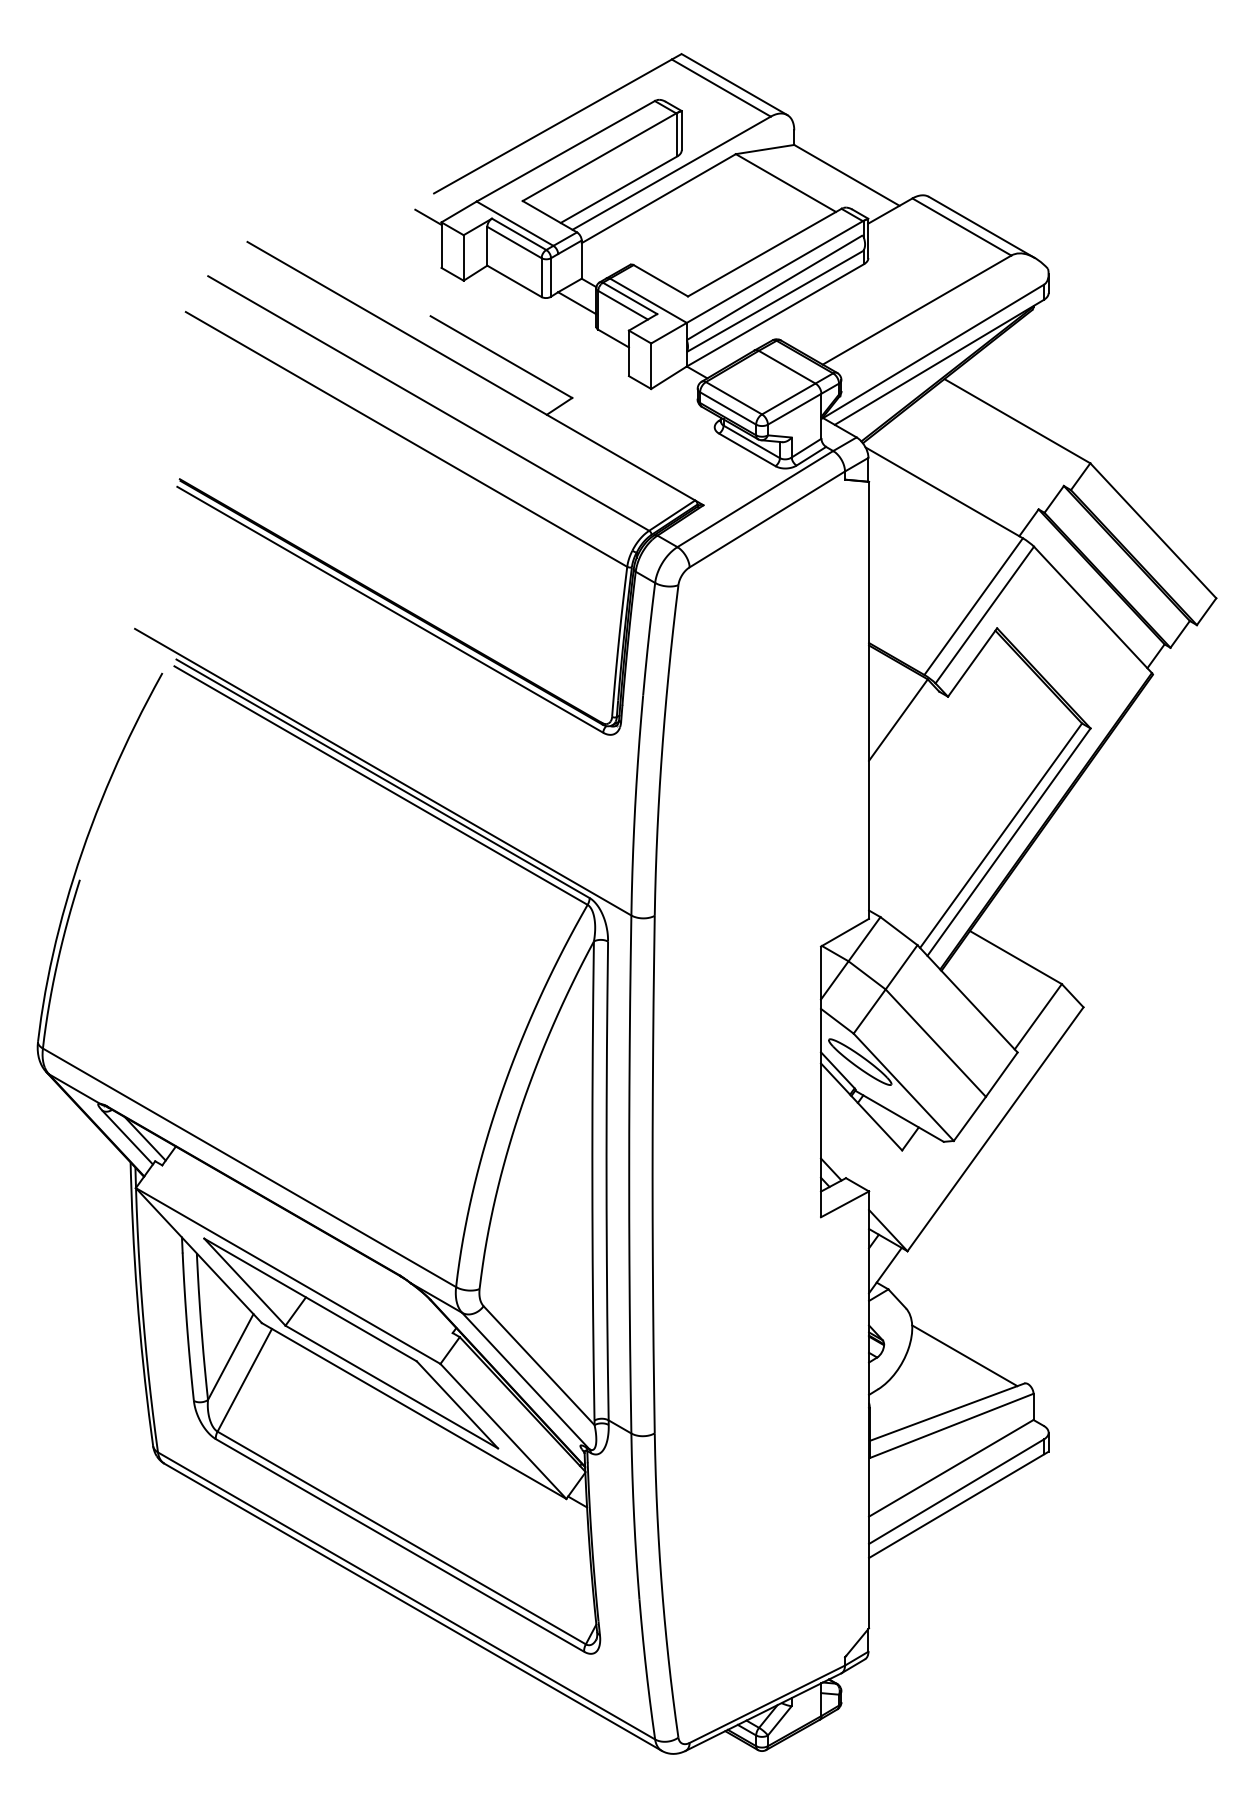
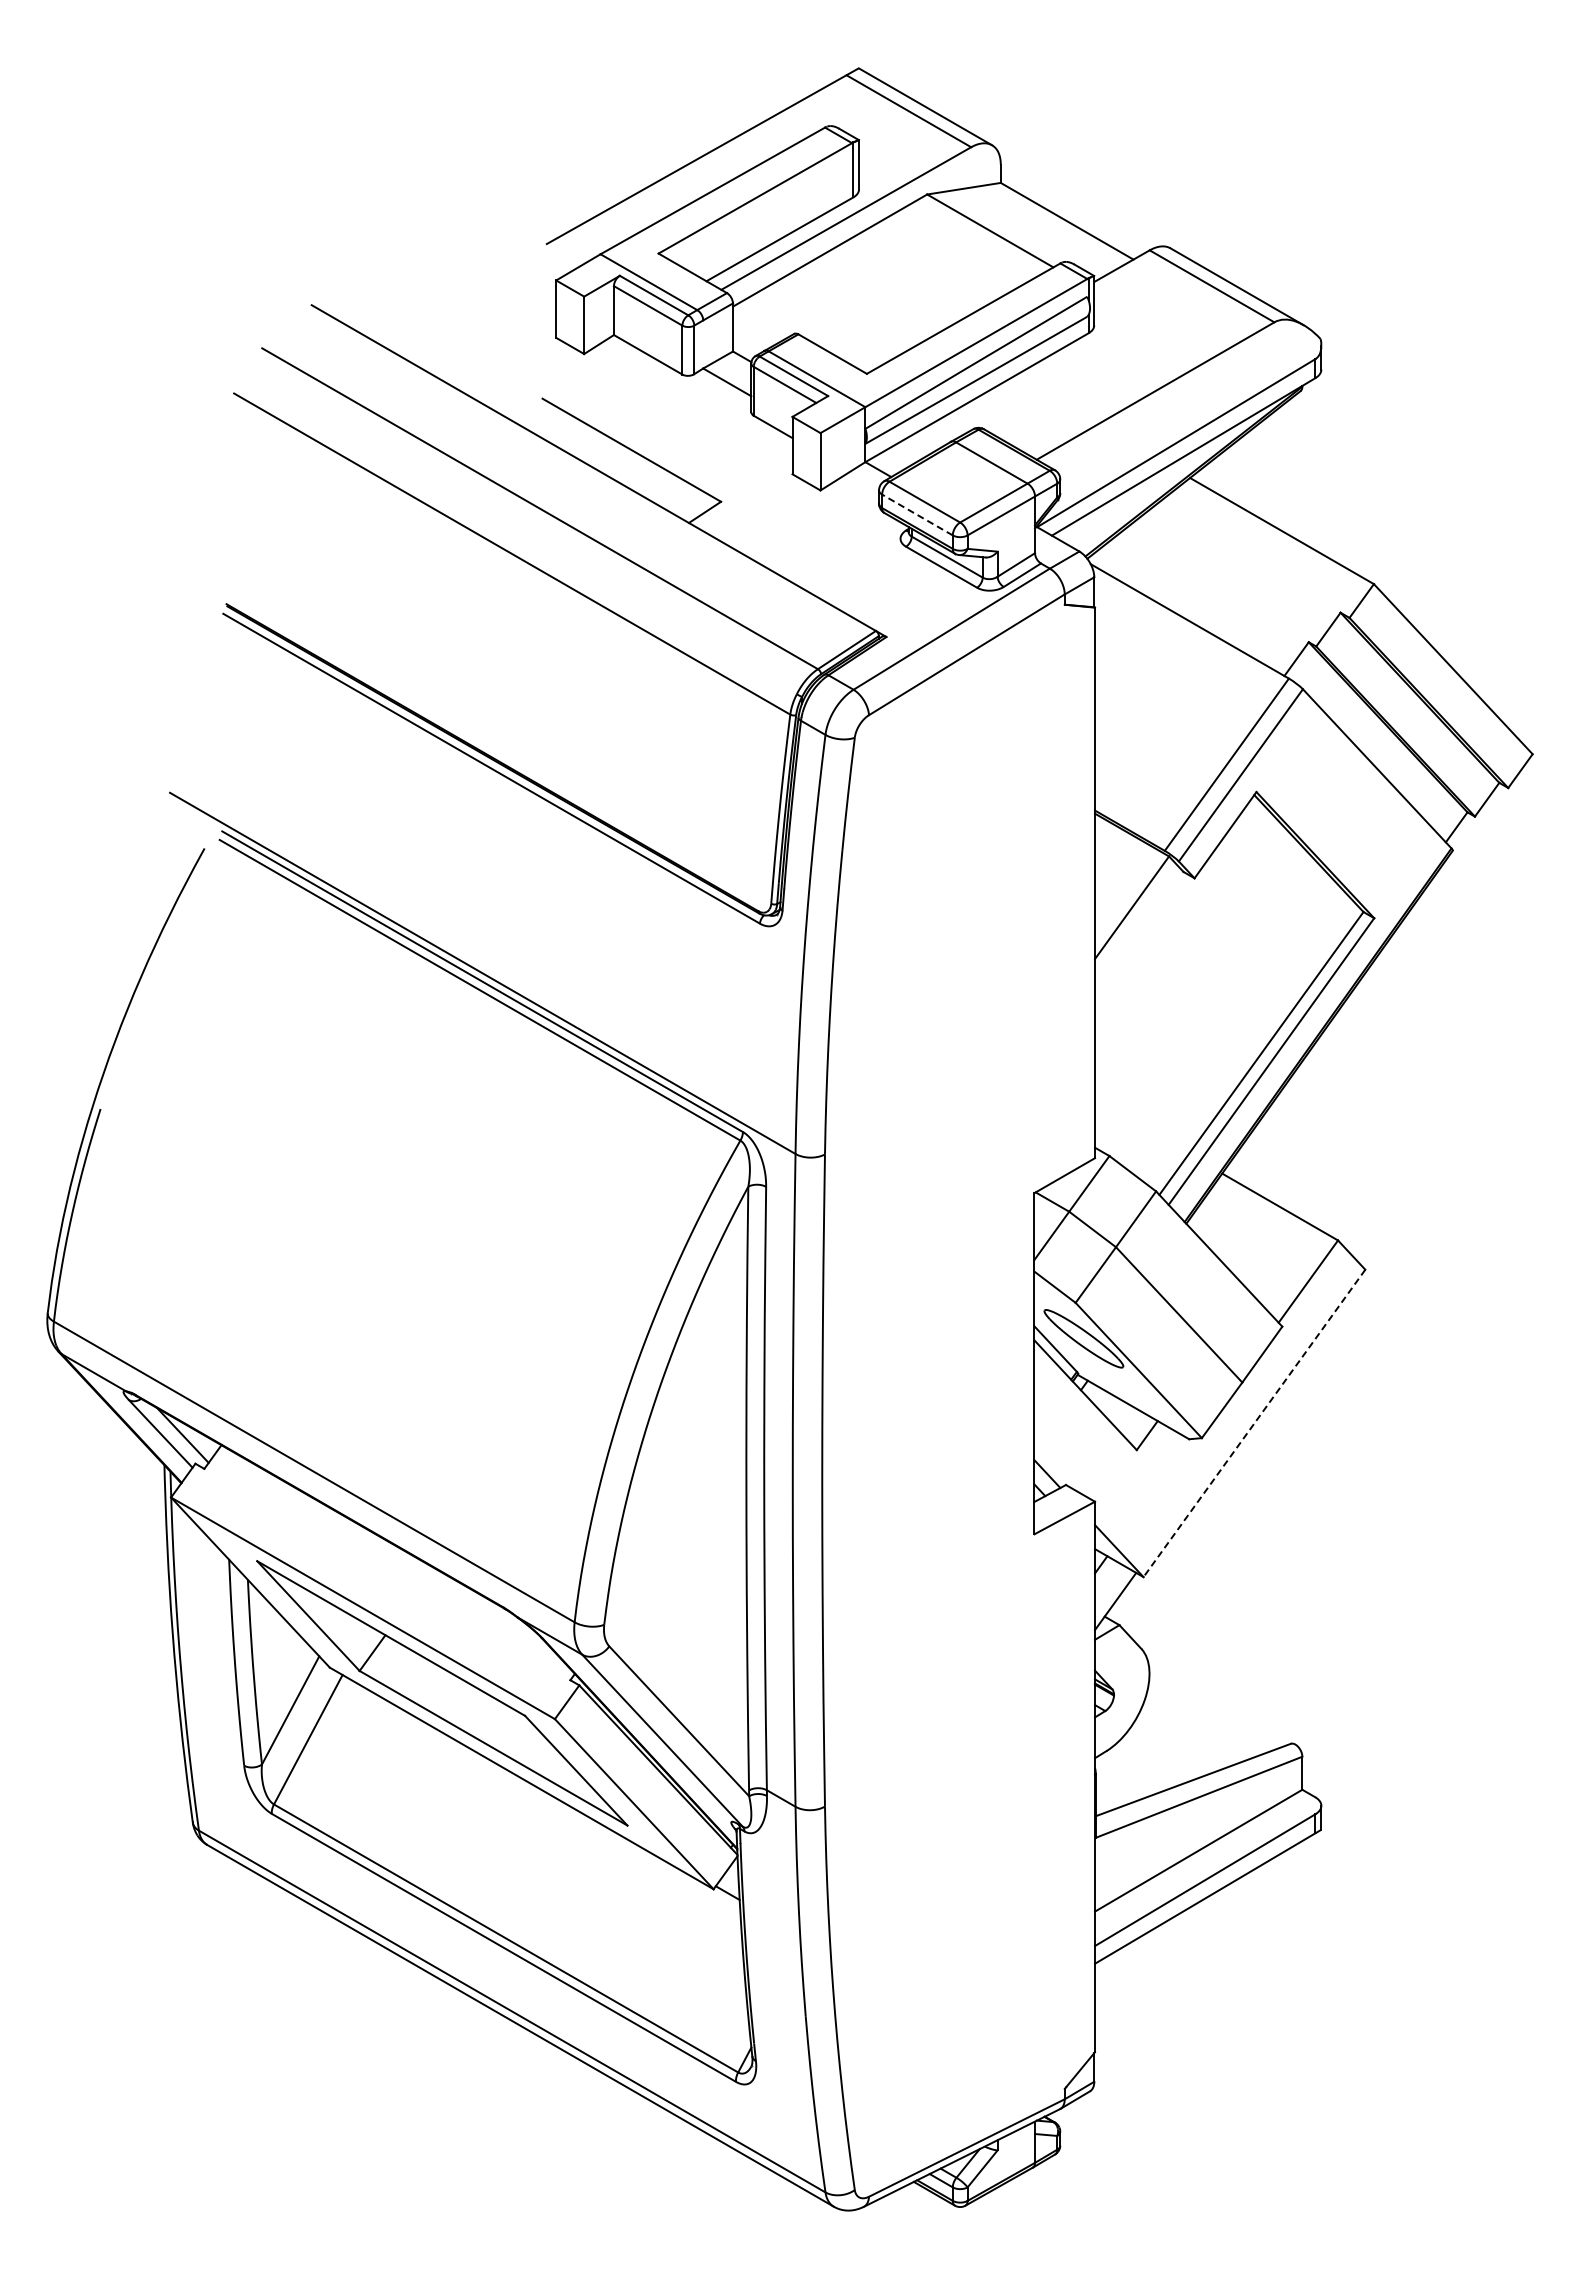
line: (428, 216) -> (539, 273), removed
line: (728, 408) -> (917, 515), solid -> dashed
line: (995, 1129) -> (1254, 1423), solid -> dashed
line: (964, 1355) -> (1215, 1708), removed

